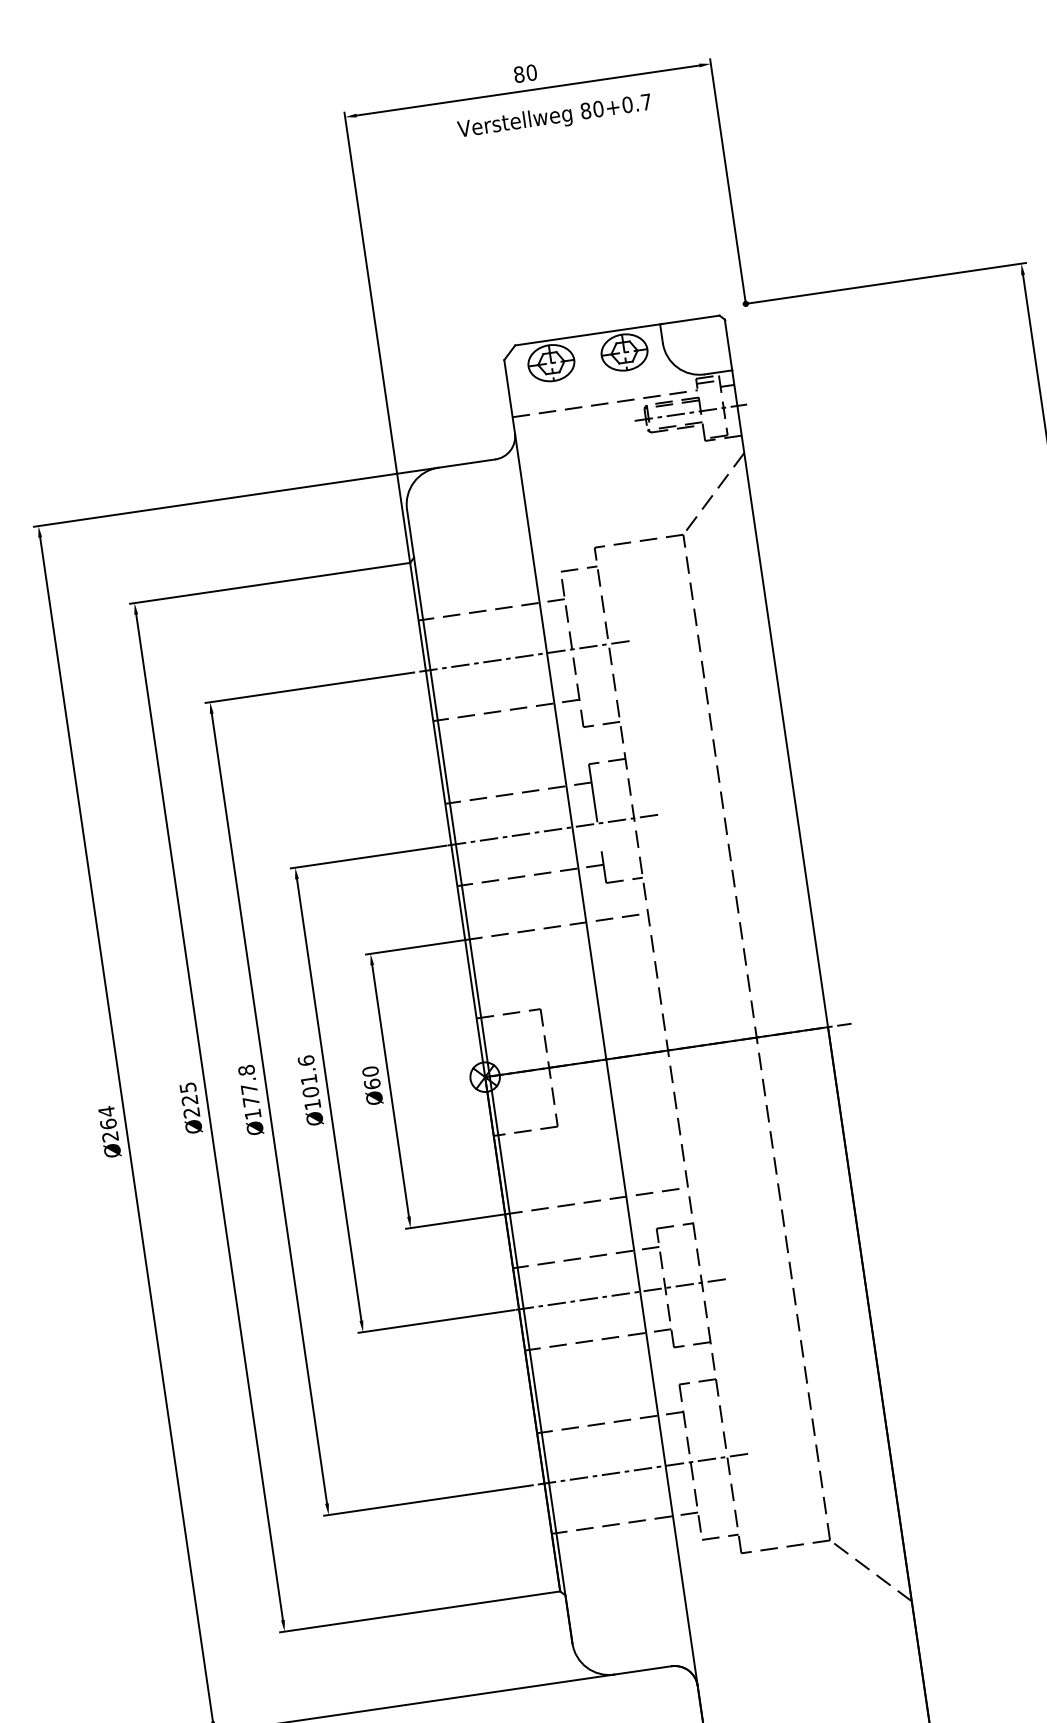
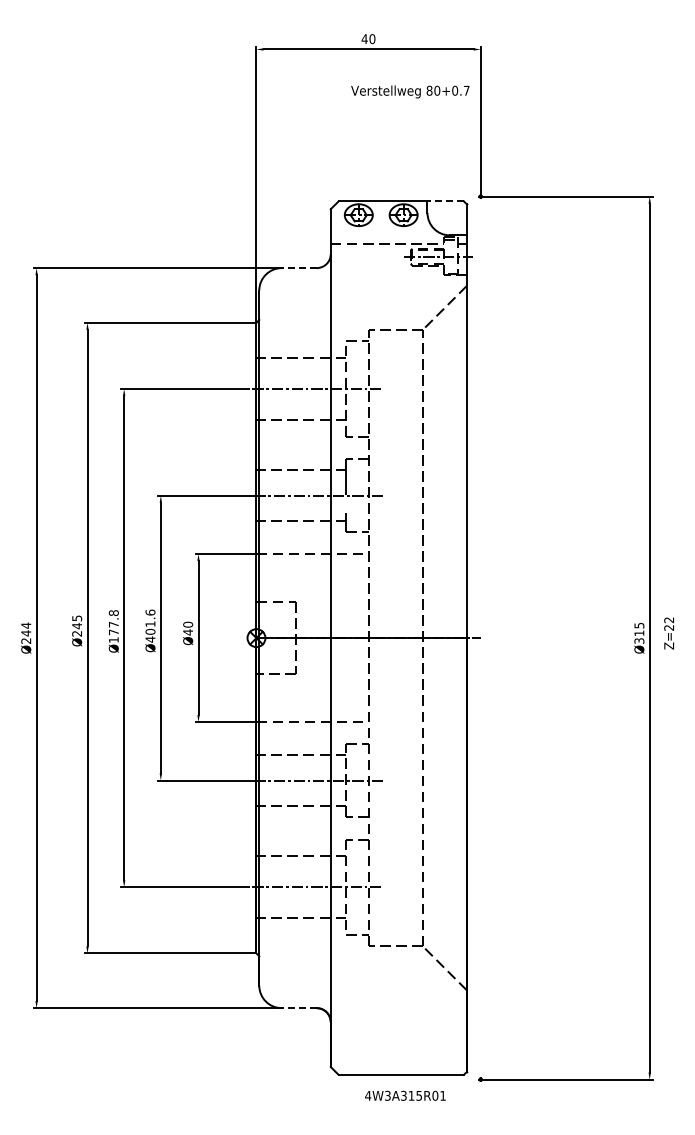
text: (518, 75) -> (364, 39), 80 -> 40
text: (554, 116) -> (410, 91), moved
line: (691, 319) -> (446, 201), solid -> dashed
line: (465, 464) -> (298, 268), solid -> dashed
text: (372, 1084) -> (188, 632), Ø60 -> Ø40
text: (188, 1101) -> (76, 626), Ø225 -> Ø245
text: (312, 1104) -> (150, 639), Ø101.6 -> Ø401.6
text: (109, 1124) -> (26, 633), Ø264 -> Ø244
line: (641, 1671) -> (298, 1008), solid -> dashed

